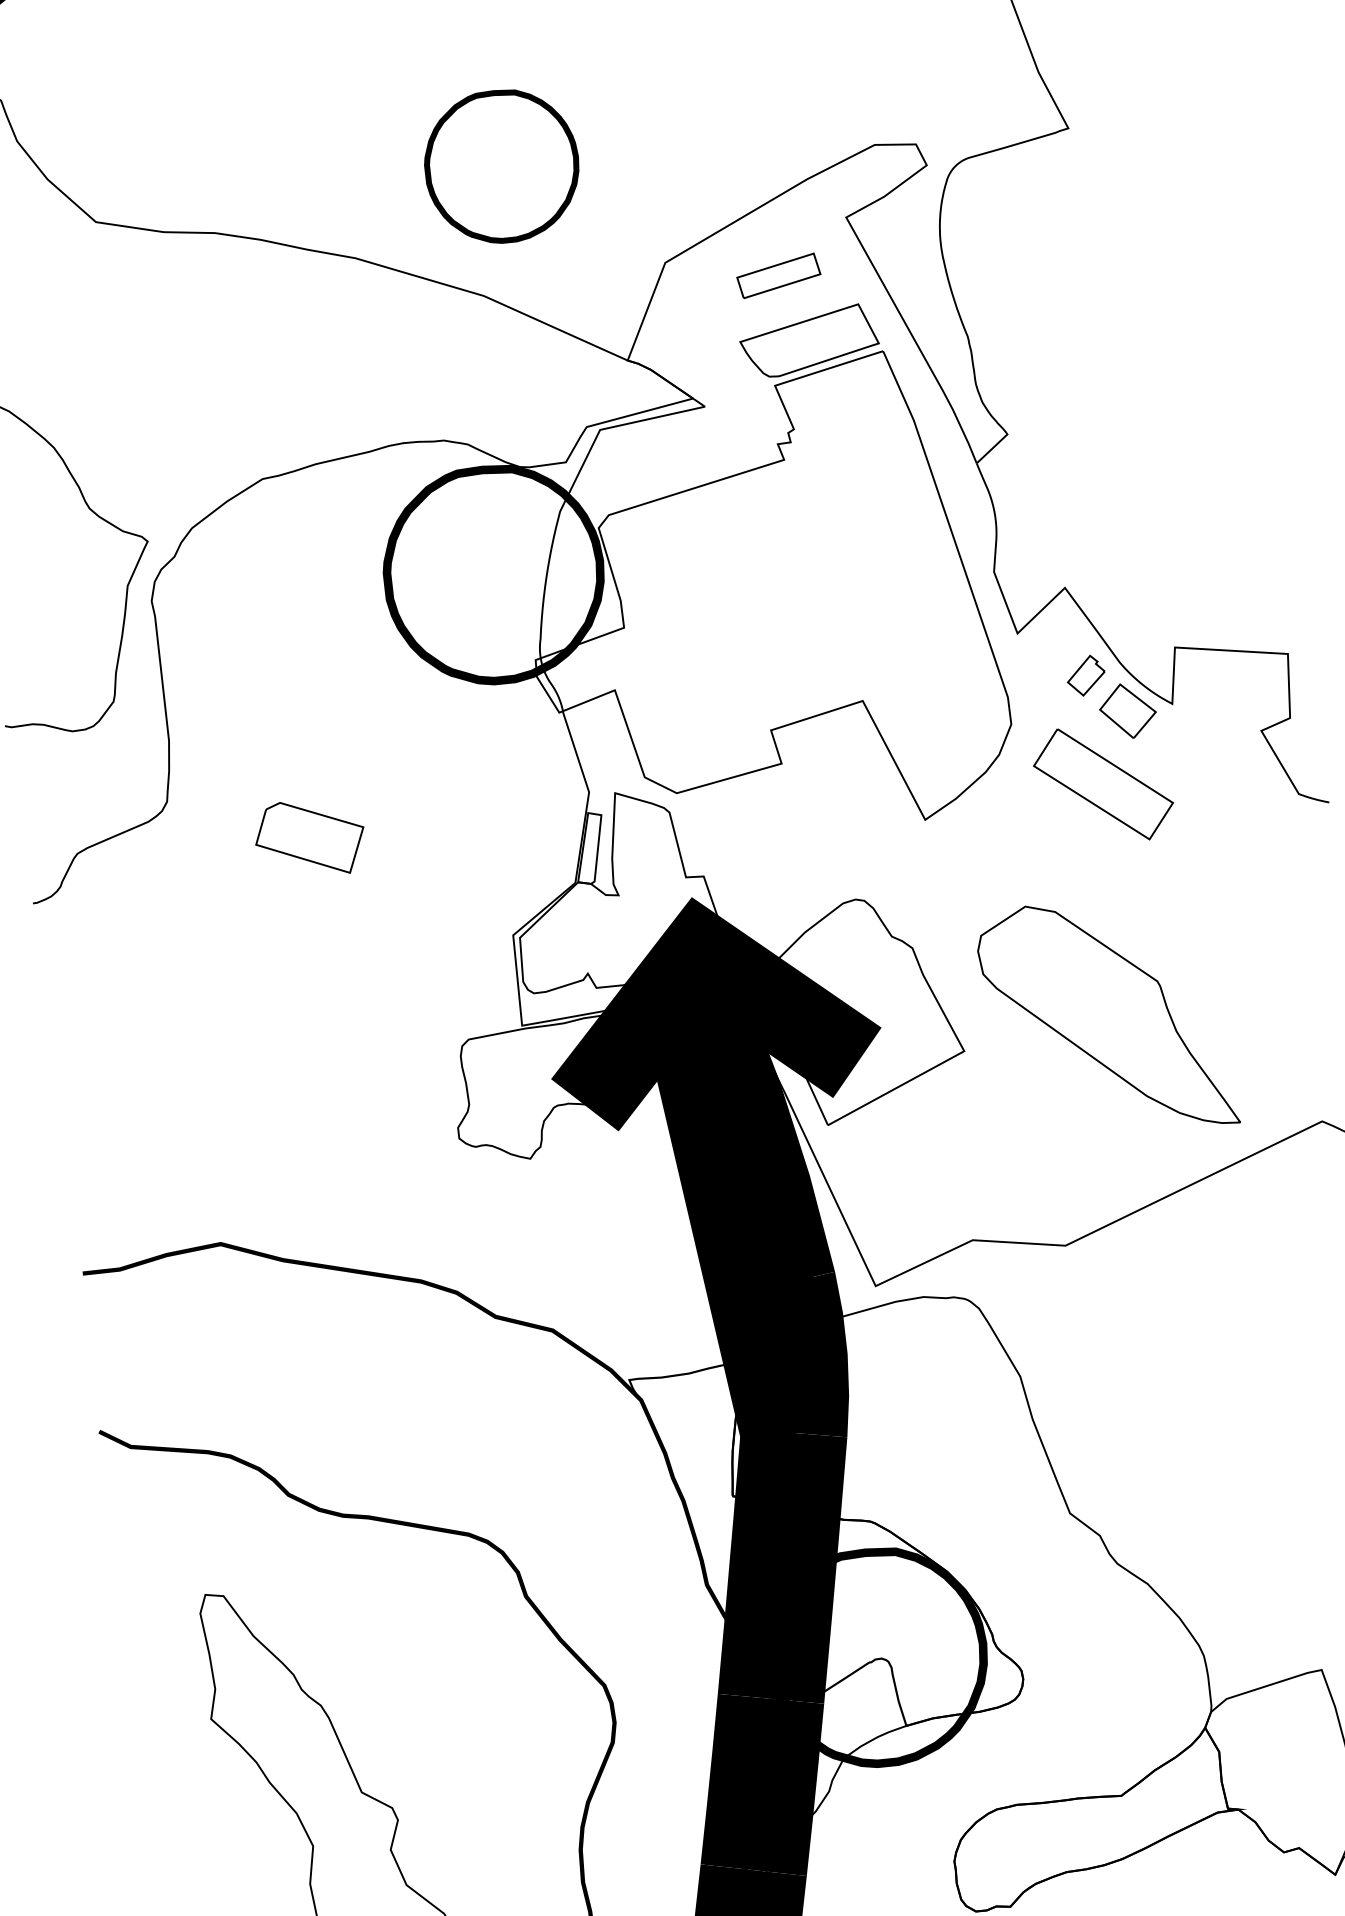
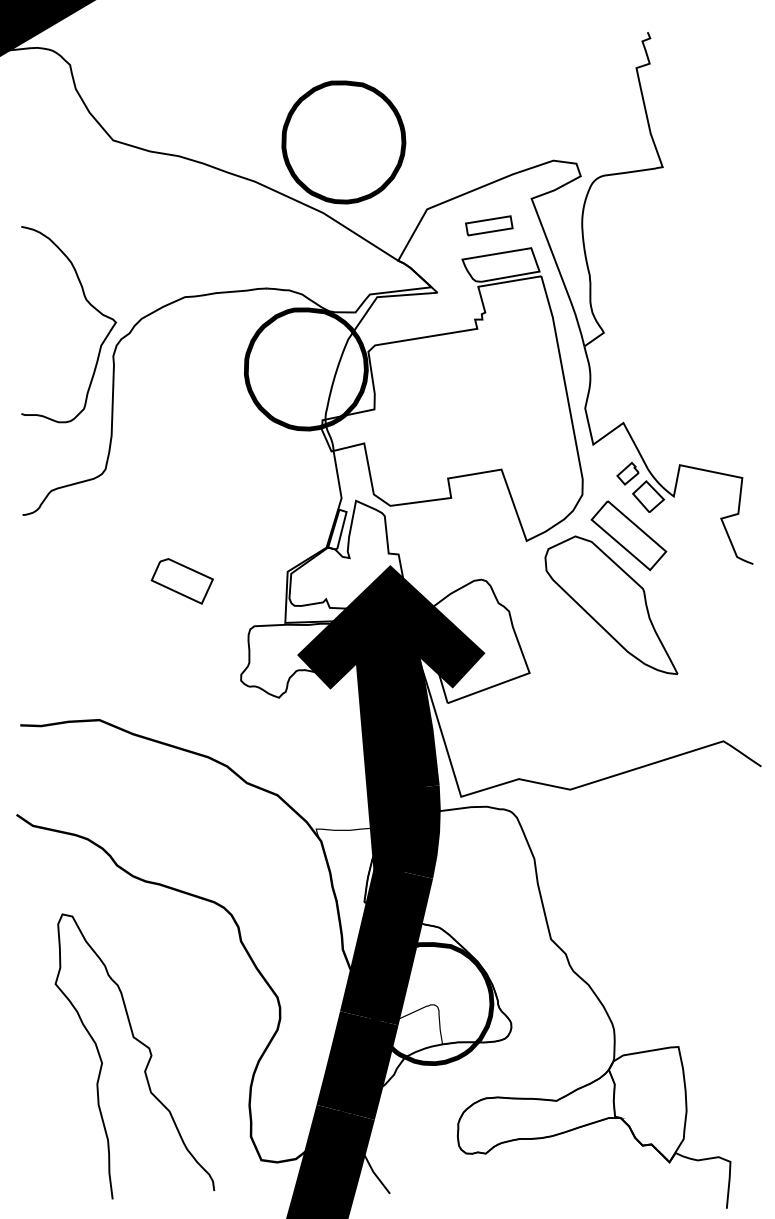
part: (501, 166) -> (343, 142), size x1.43
part: (308, 839) -> (181, 581), moved
part: (1106, 1018) -> (611, 605), moved

